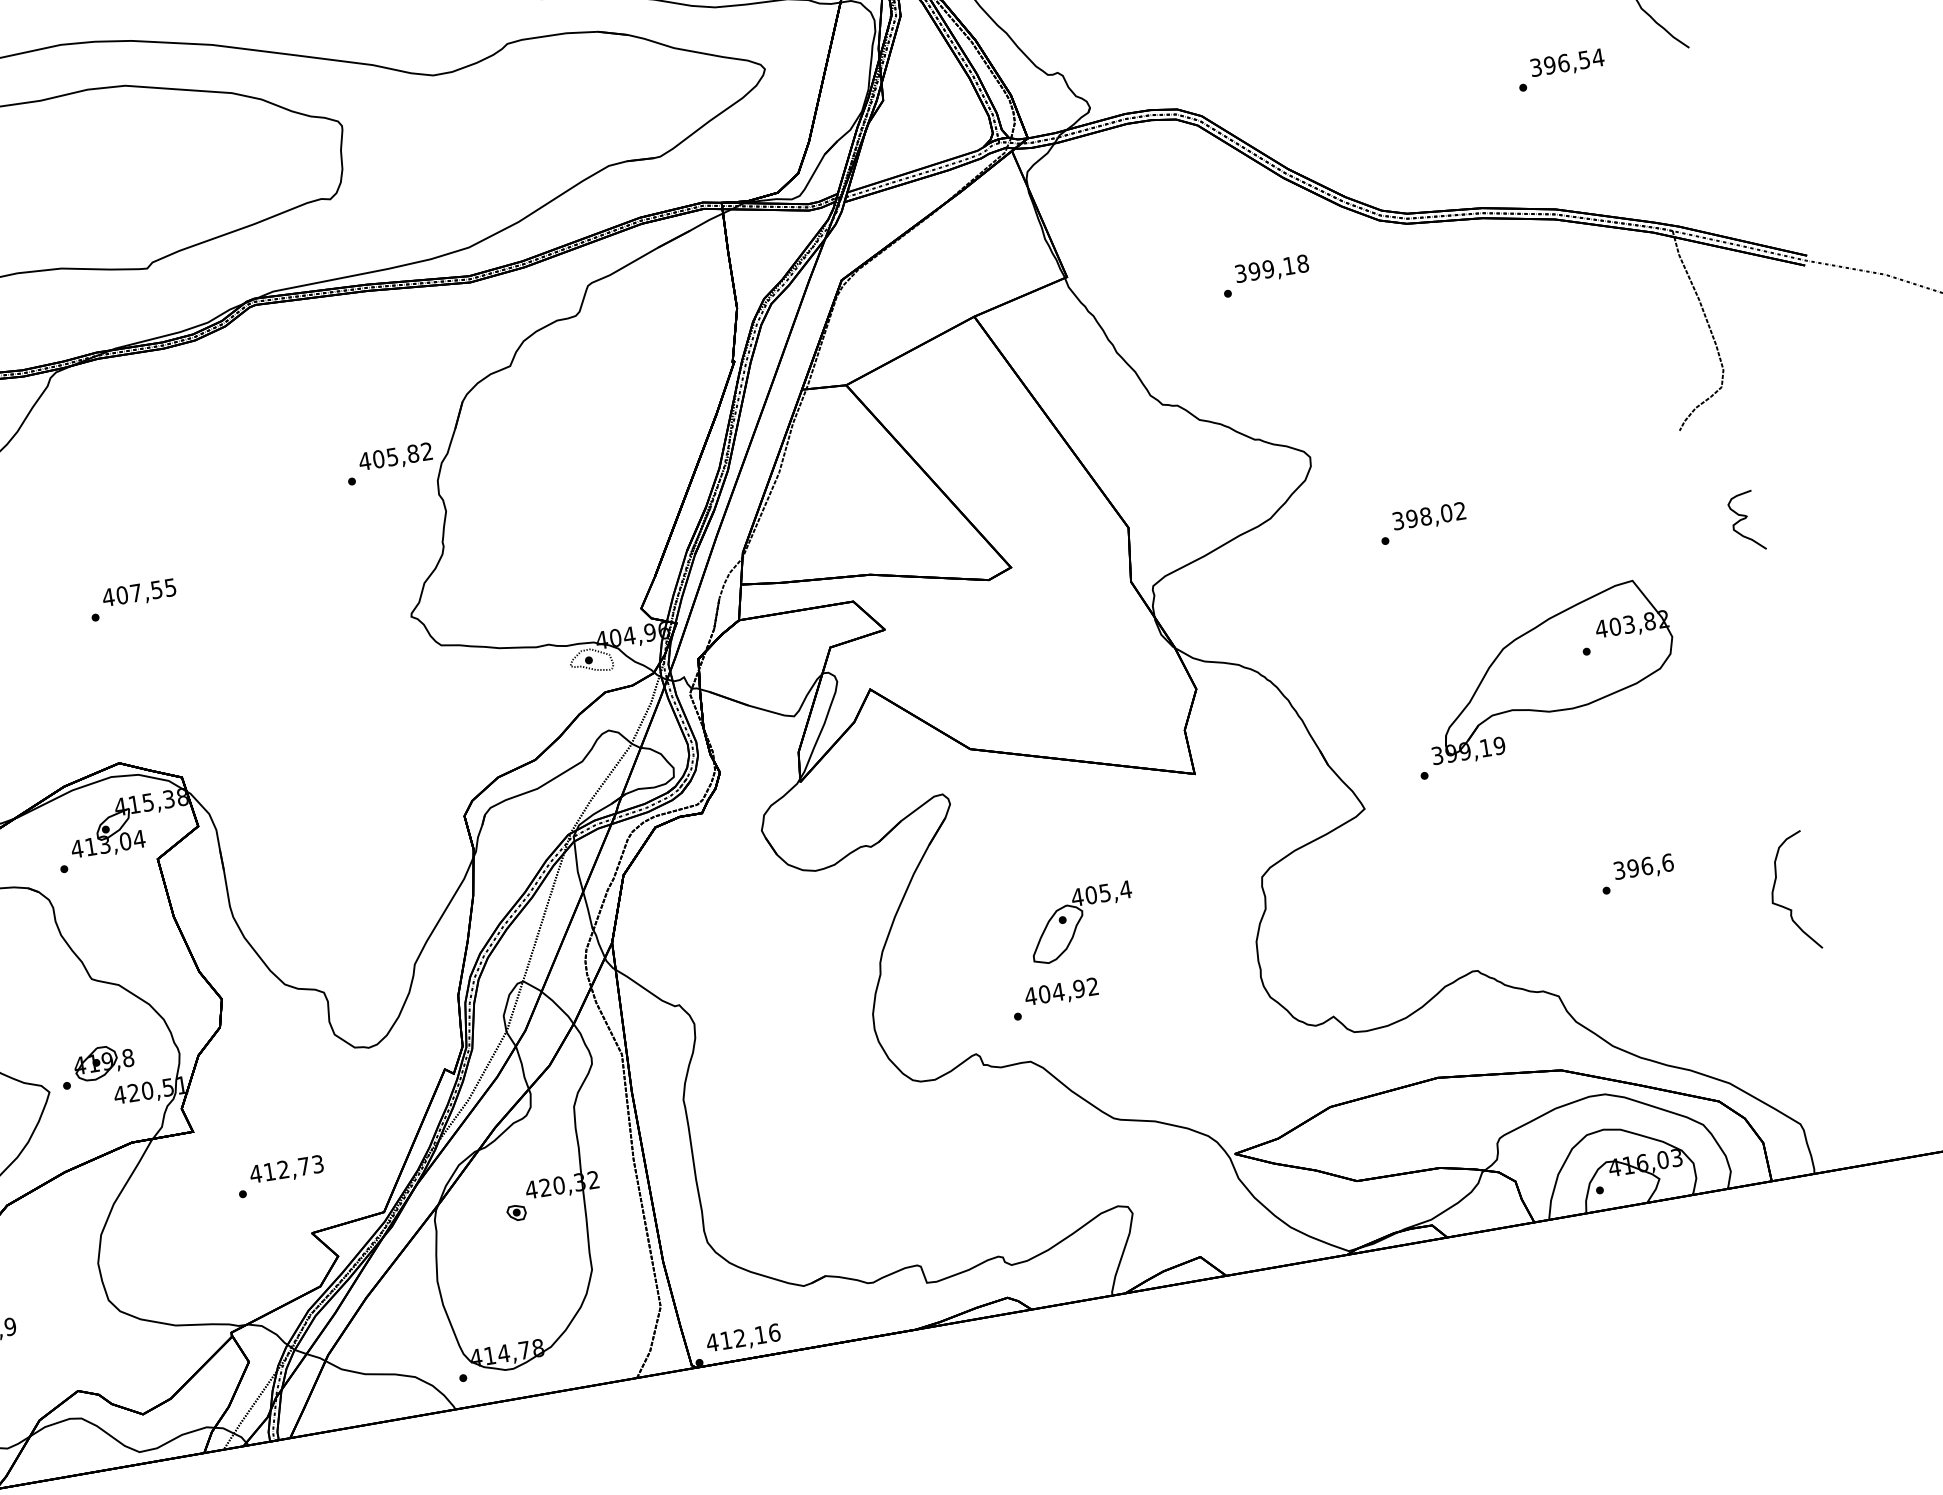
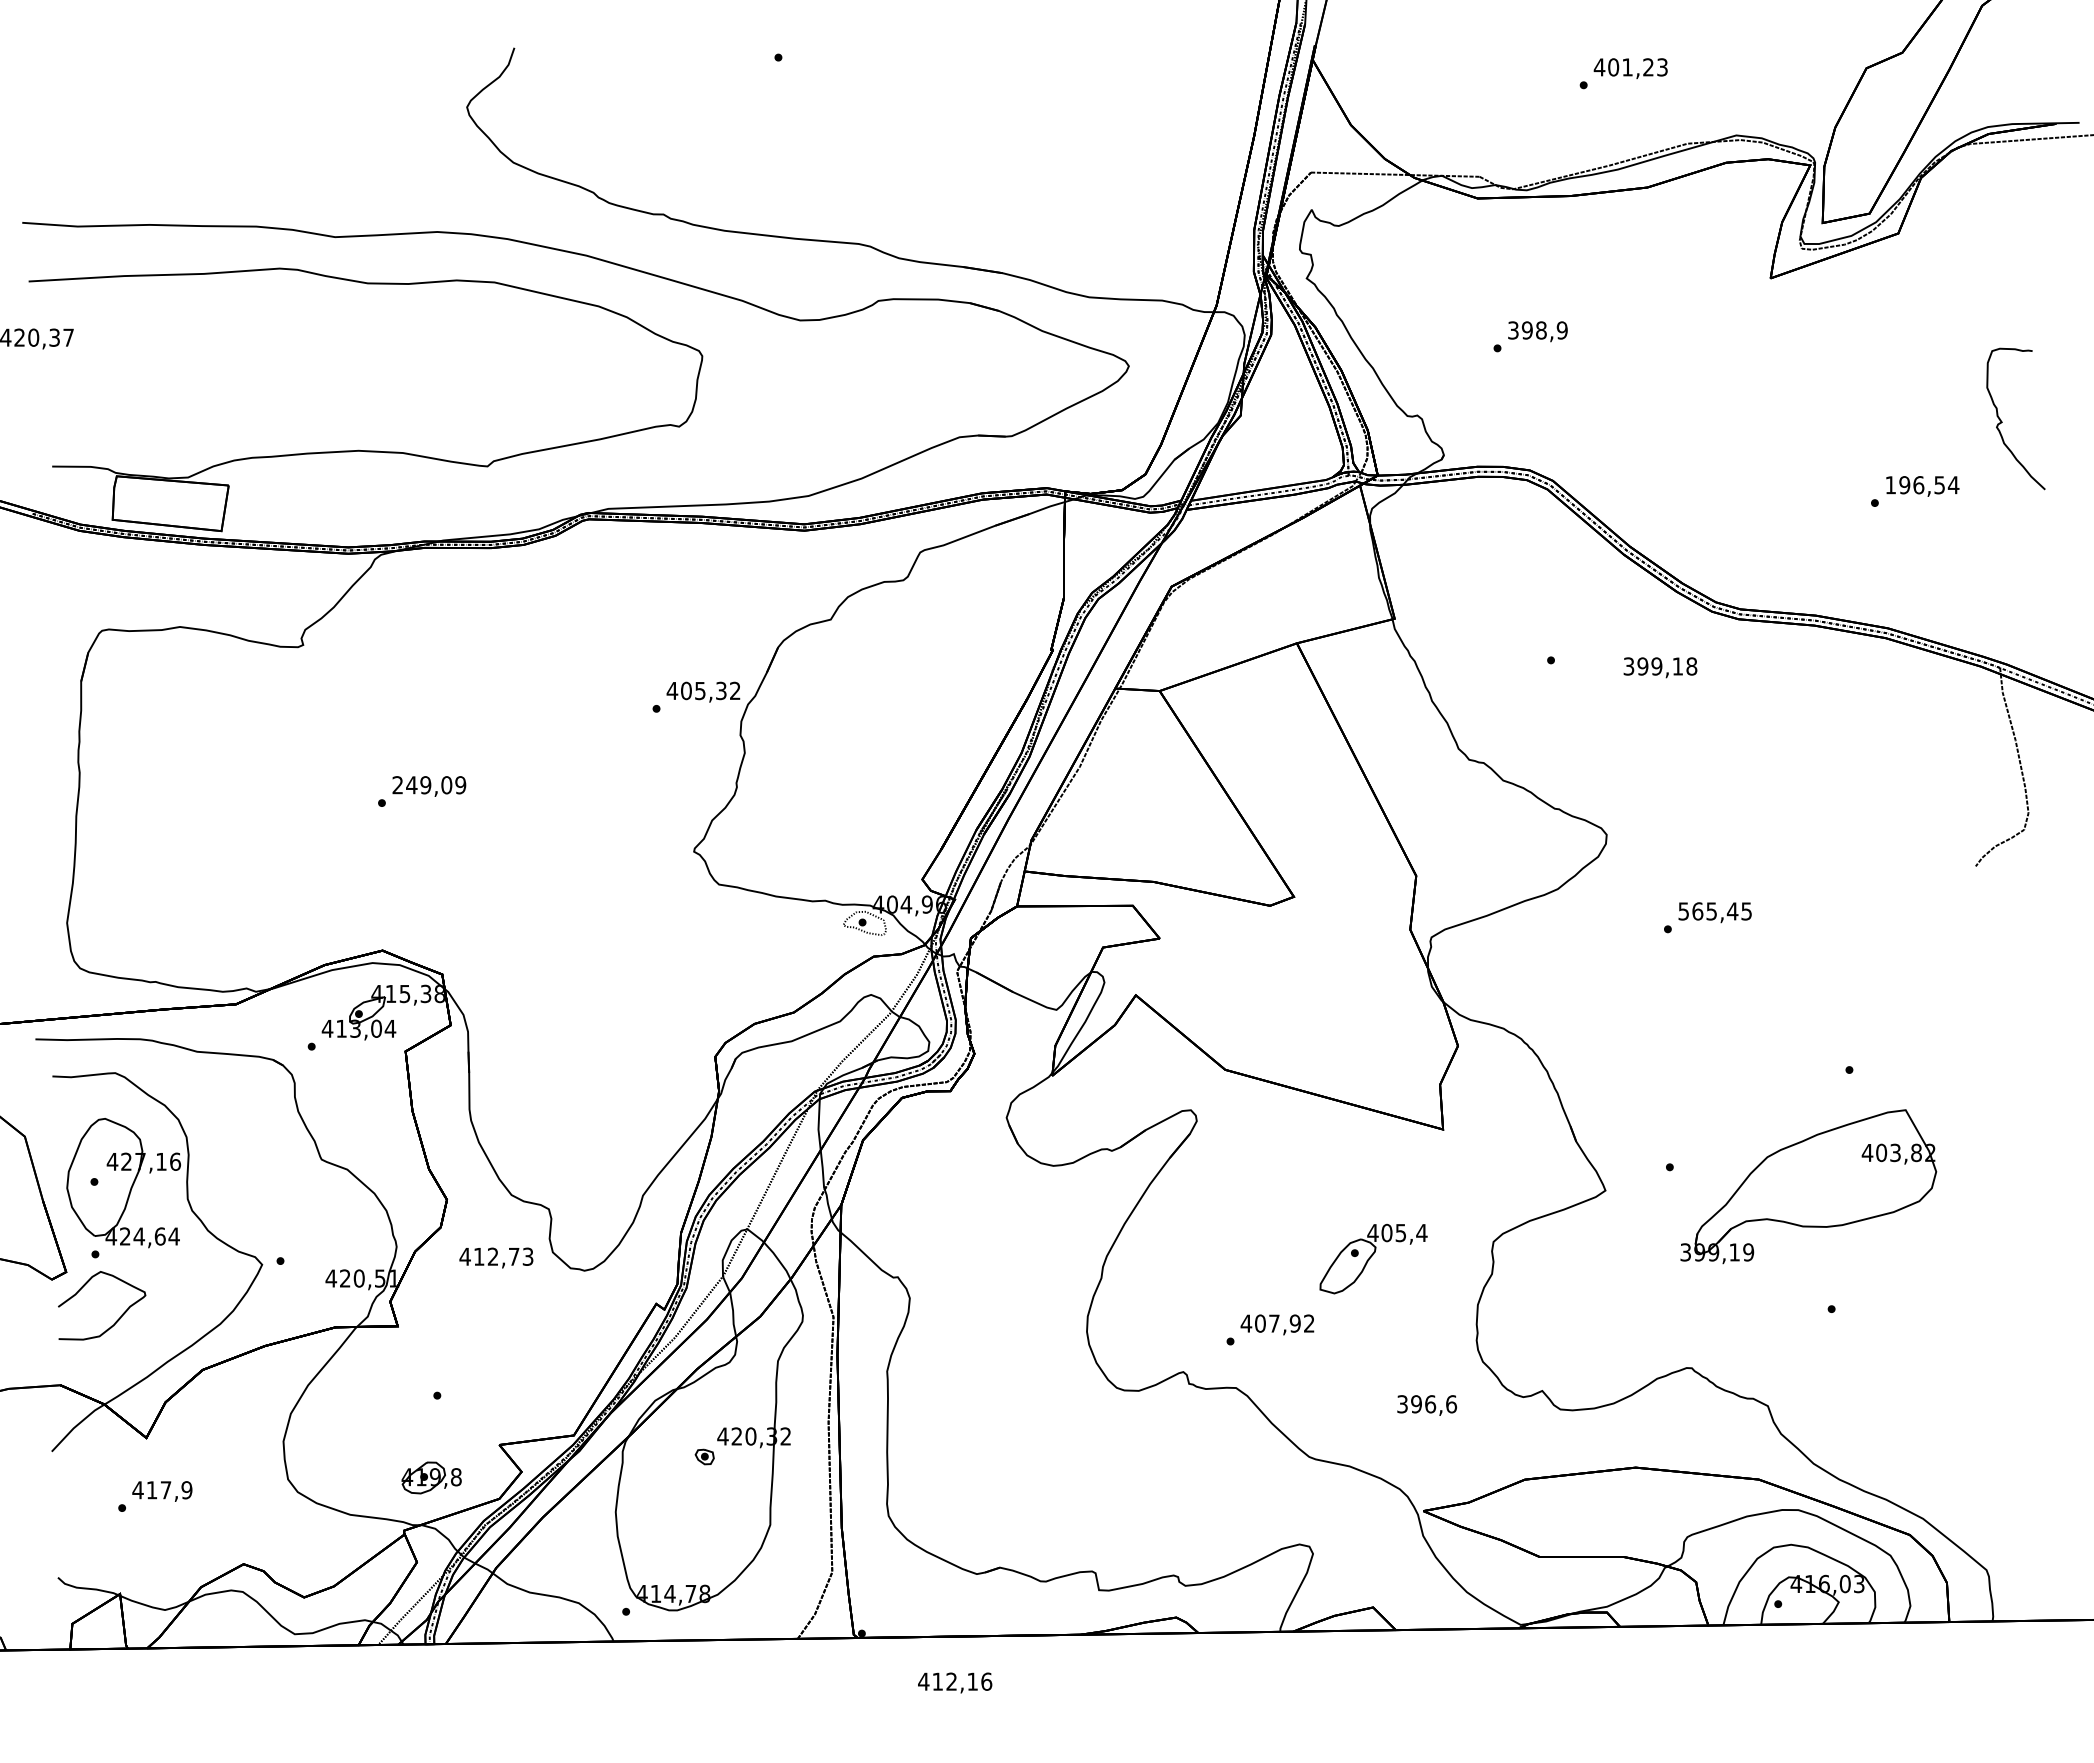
text: (1535, 67) -> (1890, 485), 396,54 -> 196,54
text: (1272, 269) -> (1660, 667), moved
text: (413, 453) -> (721, 690), 405,82 -> 405,32
text: (1429, 516) -> (1715, 911), 398,02 -> 565,45
curve: (1744, 519) -> (2025, 964), removed
text: (139, 592) -> (429, 785), 407,55 -> 249,09
part: (1548, 671) -> (1808, 1186), moved
text: (1644, 867) -> (1427, 1405), moved
curve: (1785, 906) -> (2005, 1352), removed
part: (1082, 923) -> (1373, 1259), moved
text: (1058, 991) -> (1274, 1323), 404,92 -> 407,92
part: (103, 1062) -> (431, 1477), moved
text: (286, 1169) -> (496, 1257), moved
text: (743, 1338) -> (955, 1682), moved

